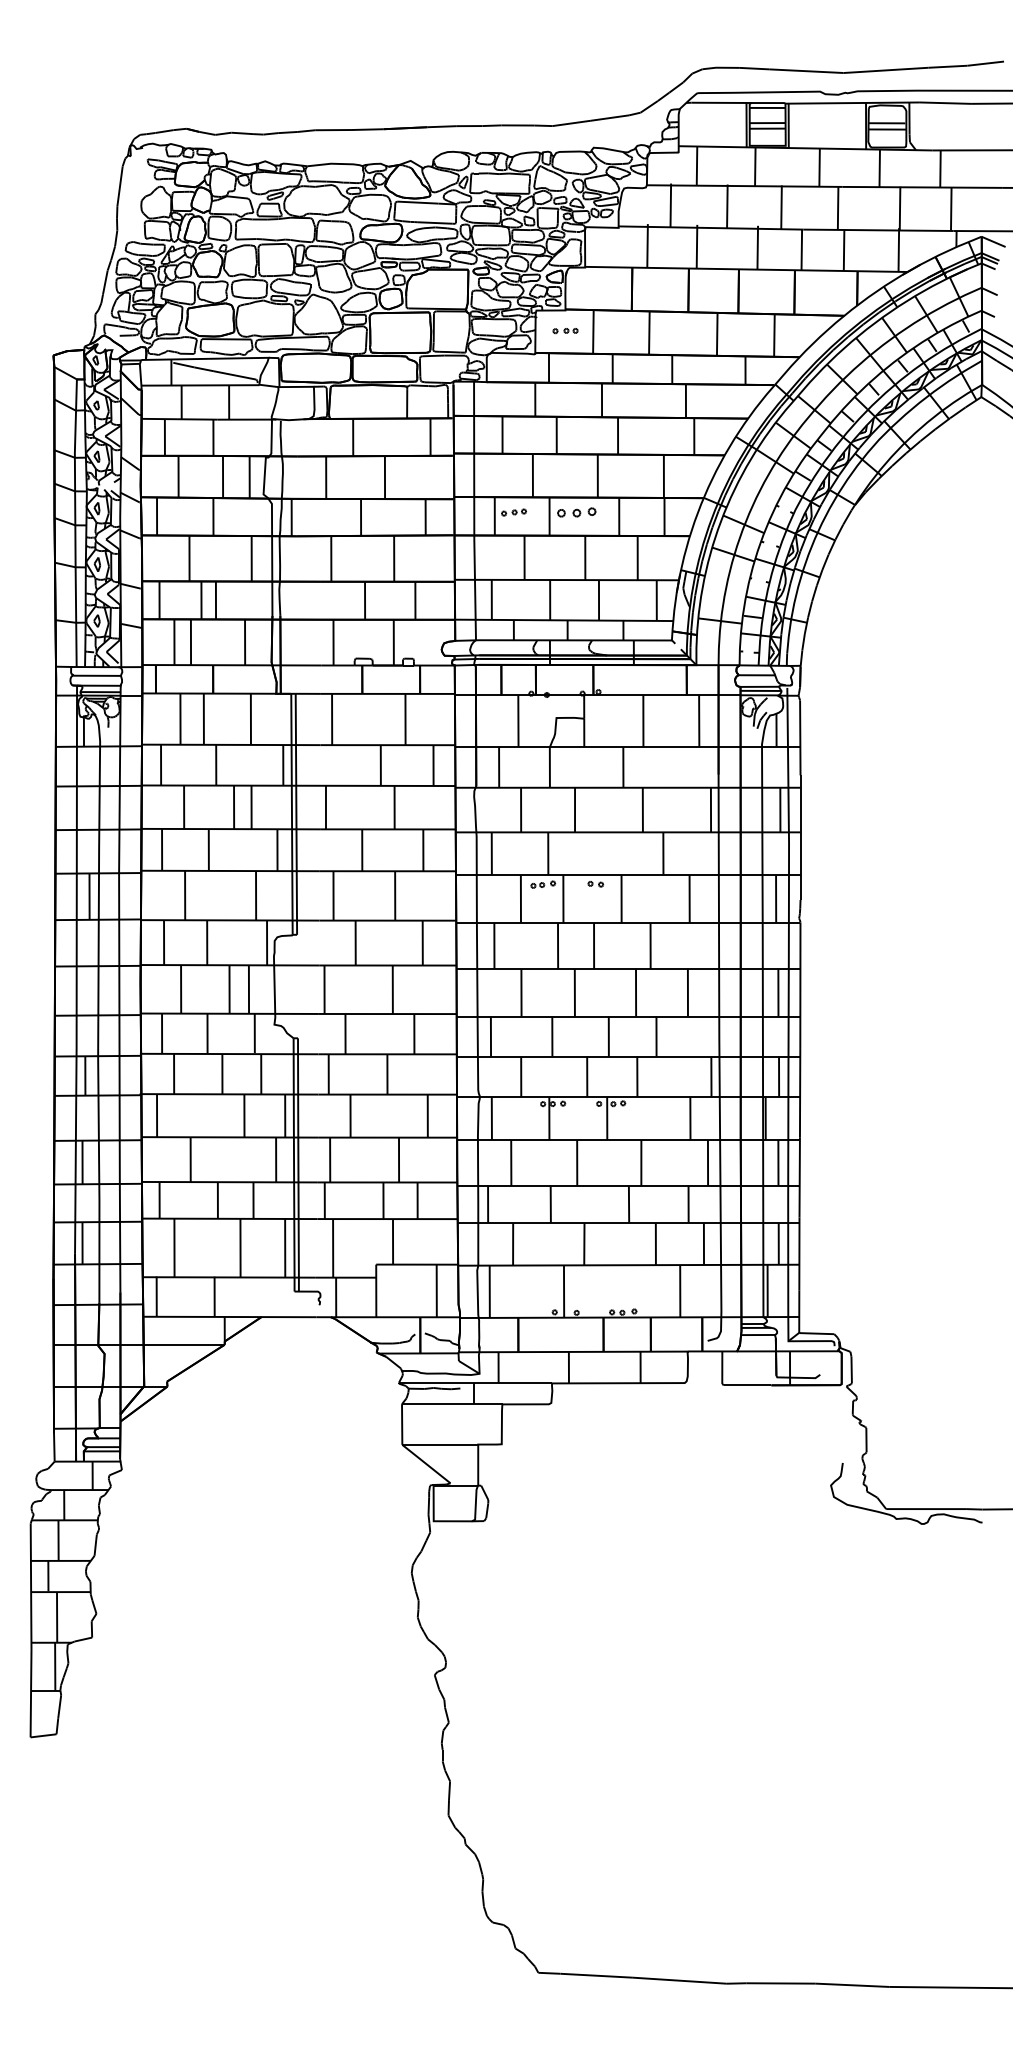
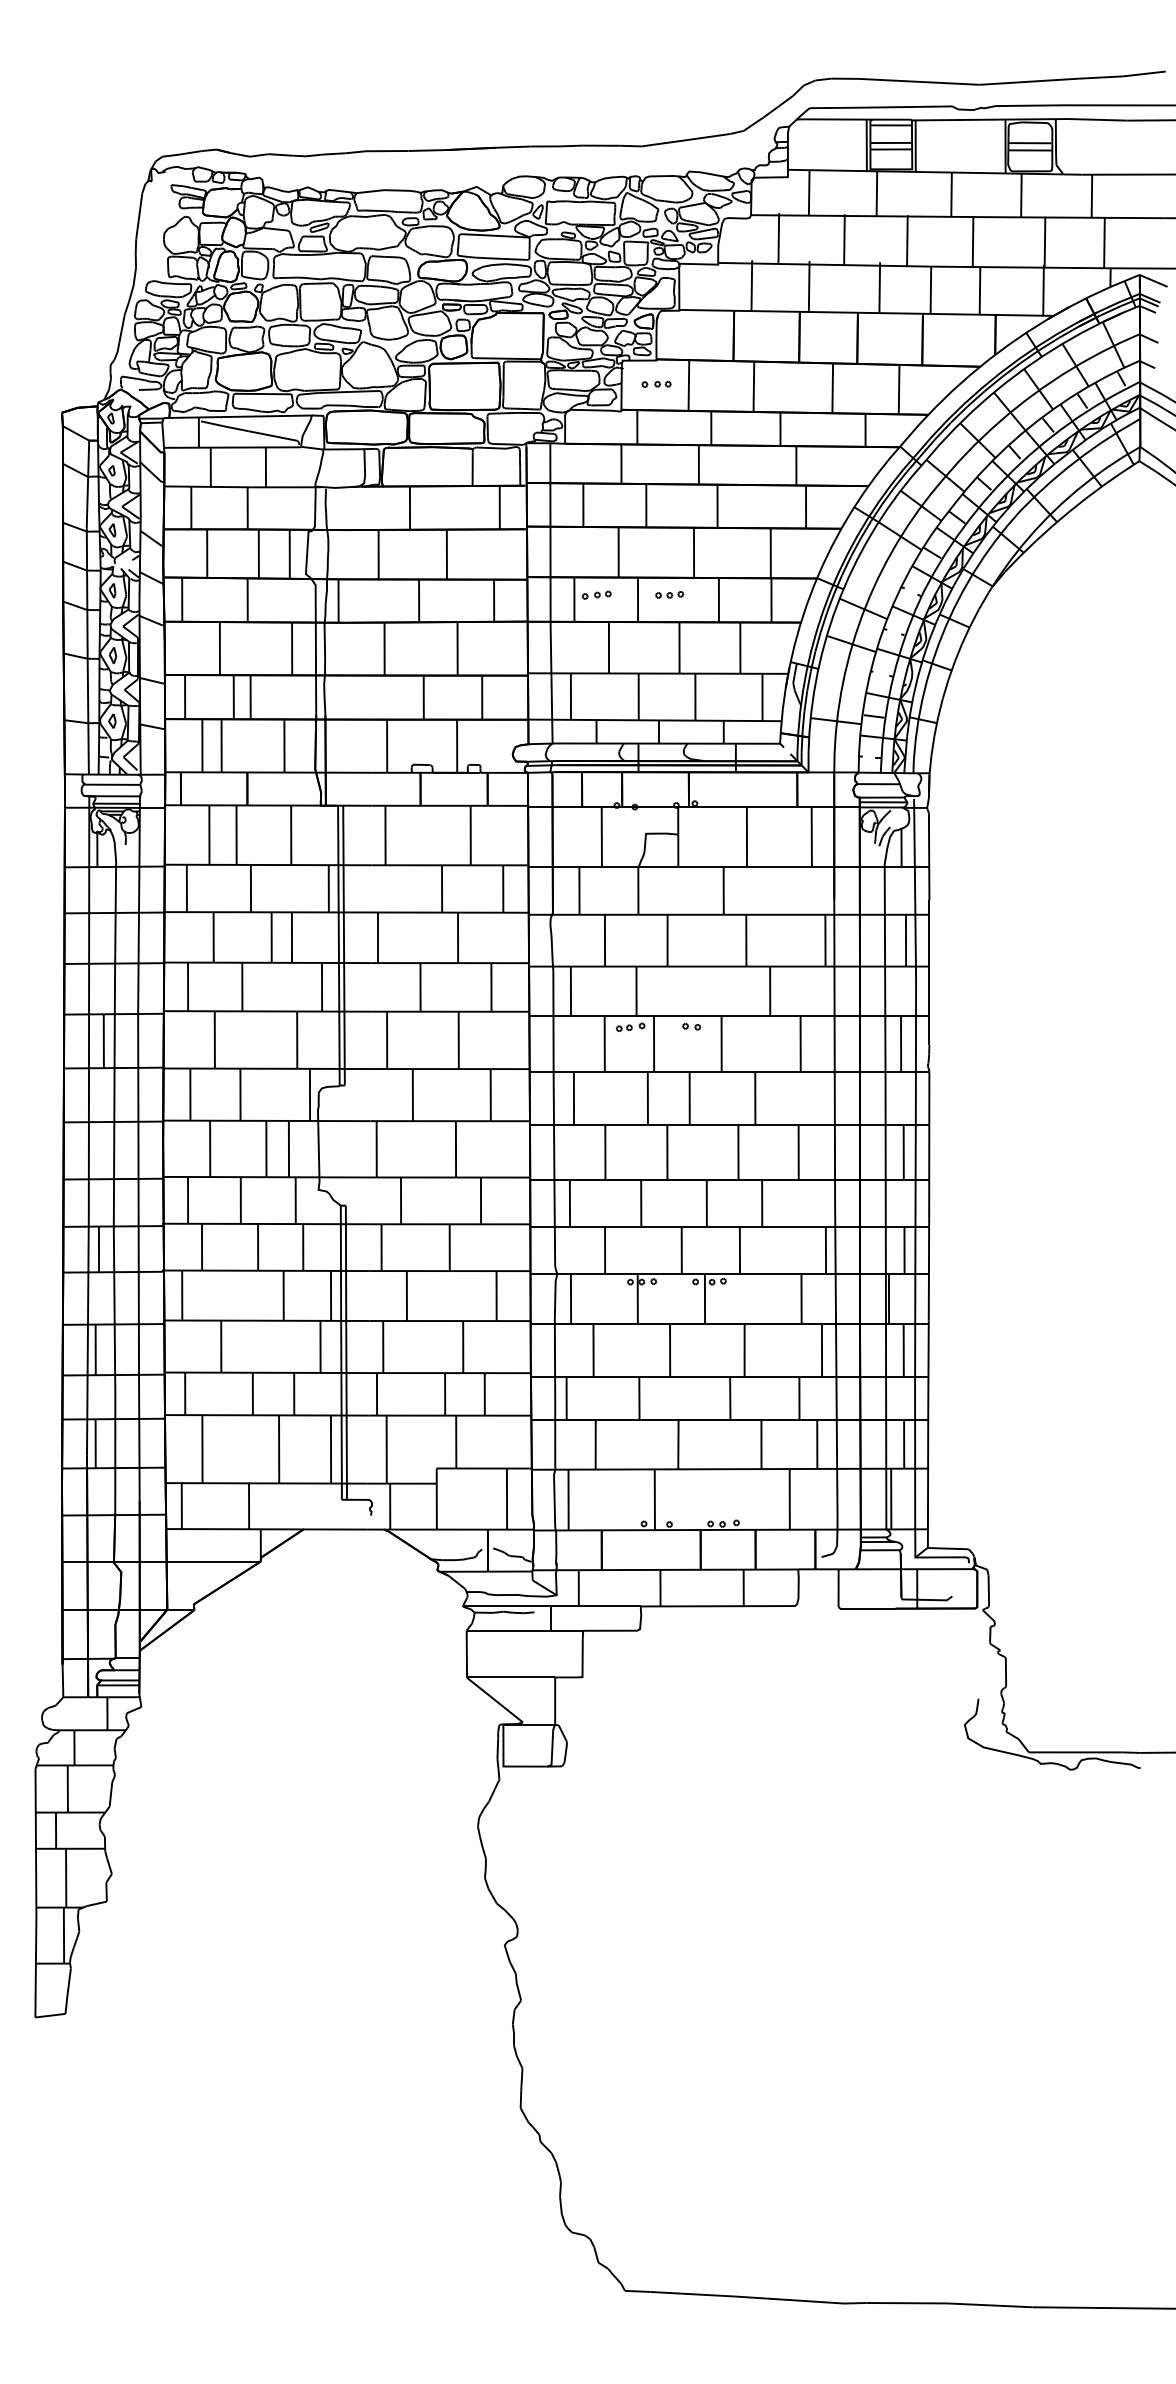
part: (576, 511) -> (669, 593), size x0.62

